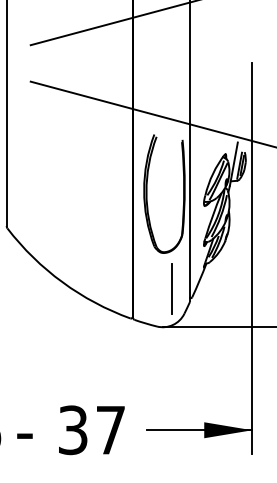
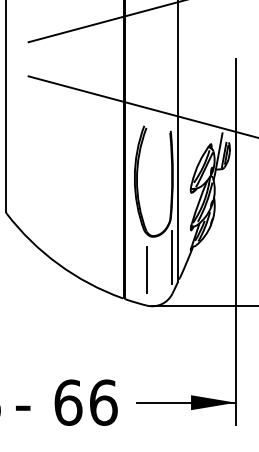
line: (184, 274) -> (172, 256), added
line: (171, 288) -> (146, 270), moved
text: (92, 430) -> (86, 402), 37 -> 66

